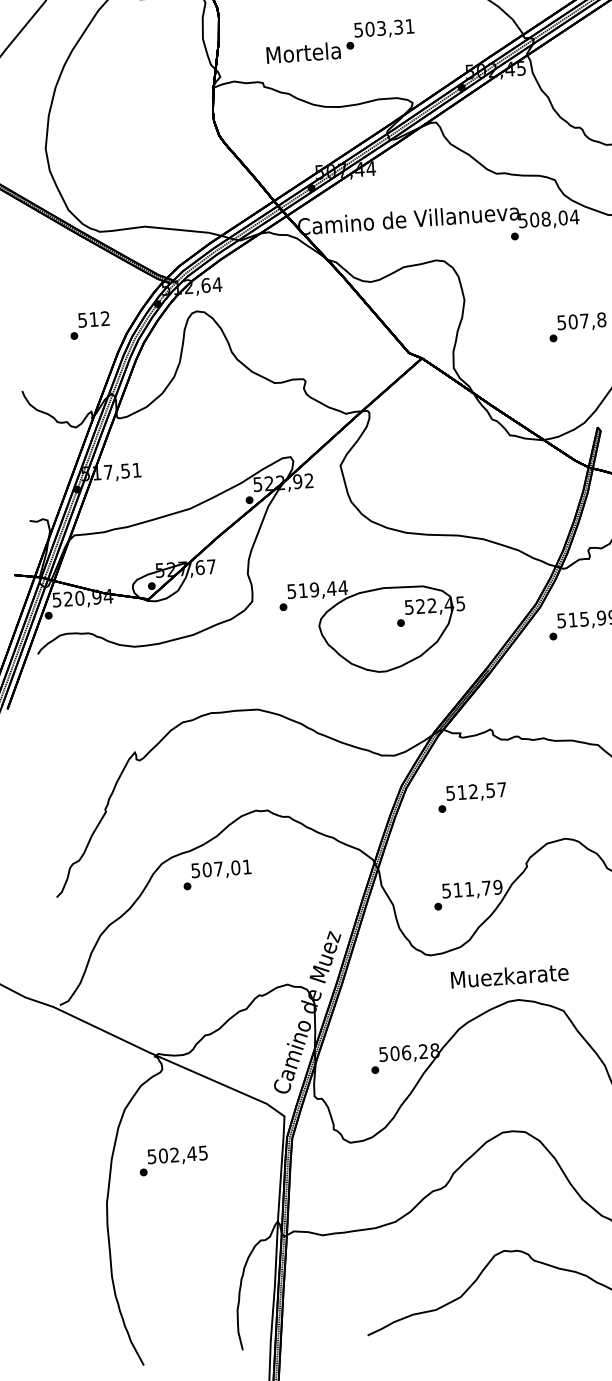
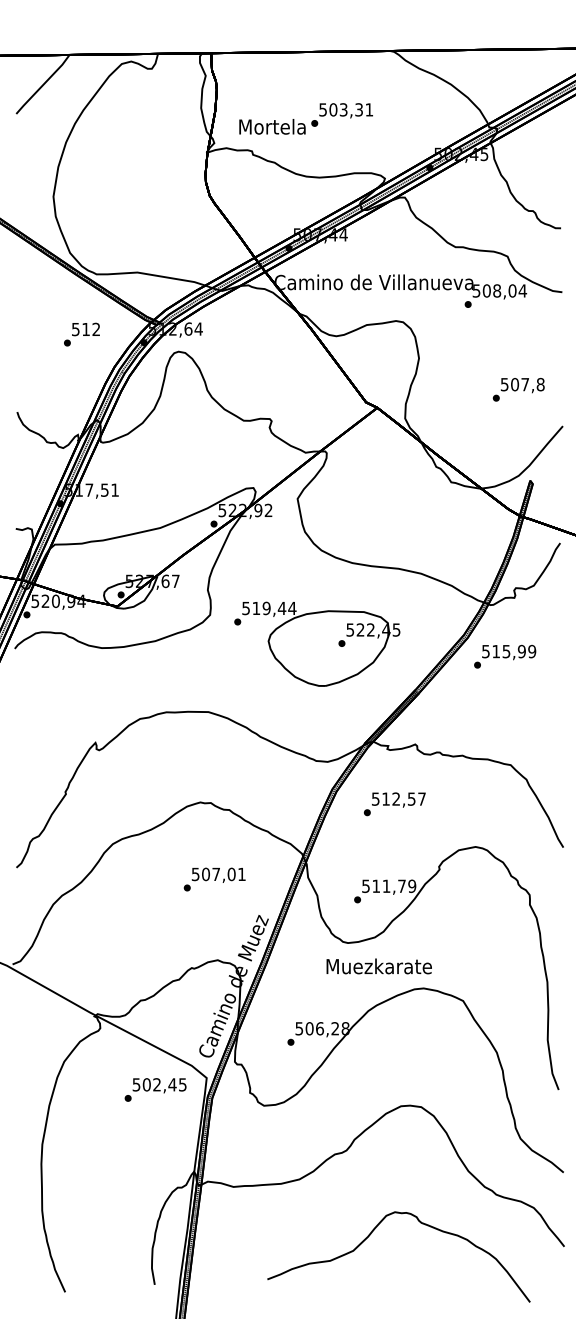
text: (339, 41) -> (305, 118), moved
text: (89, 325) -> (81, 334), moved
text: (217, 874) -> (214, 879), moved
text: (508, 976) -> (378, 966), moved
text: (173, 1160) -> (155, 1089), moved

